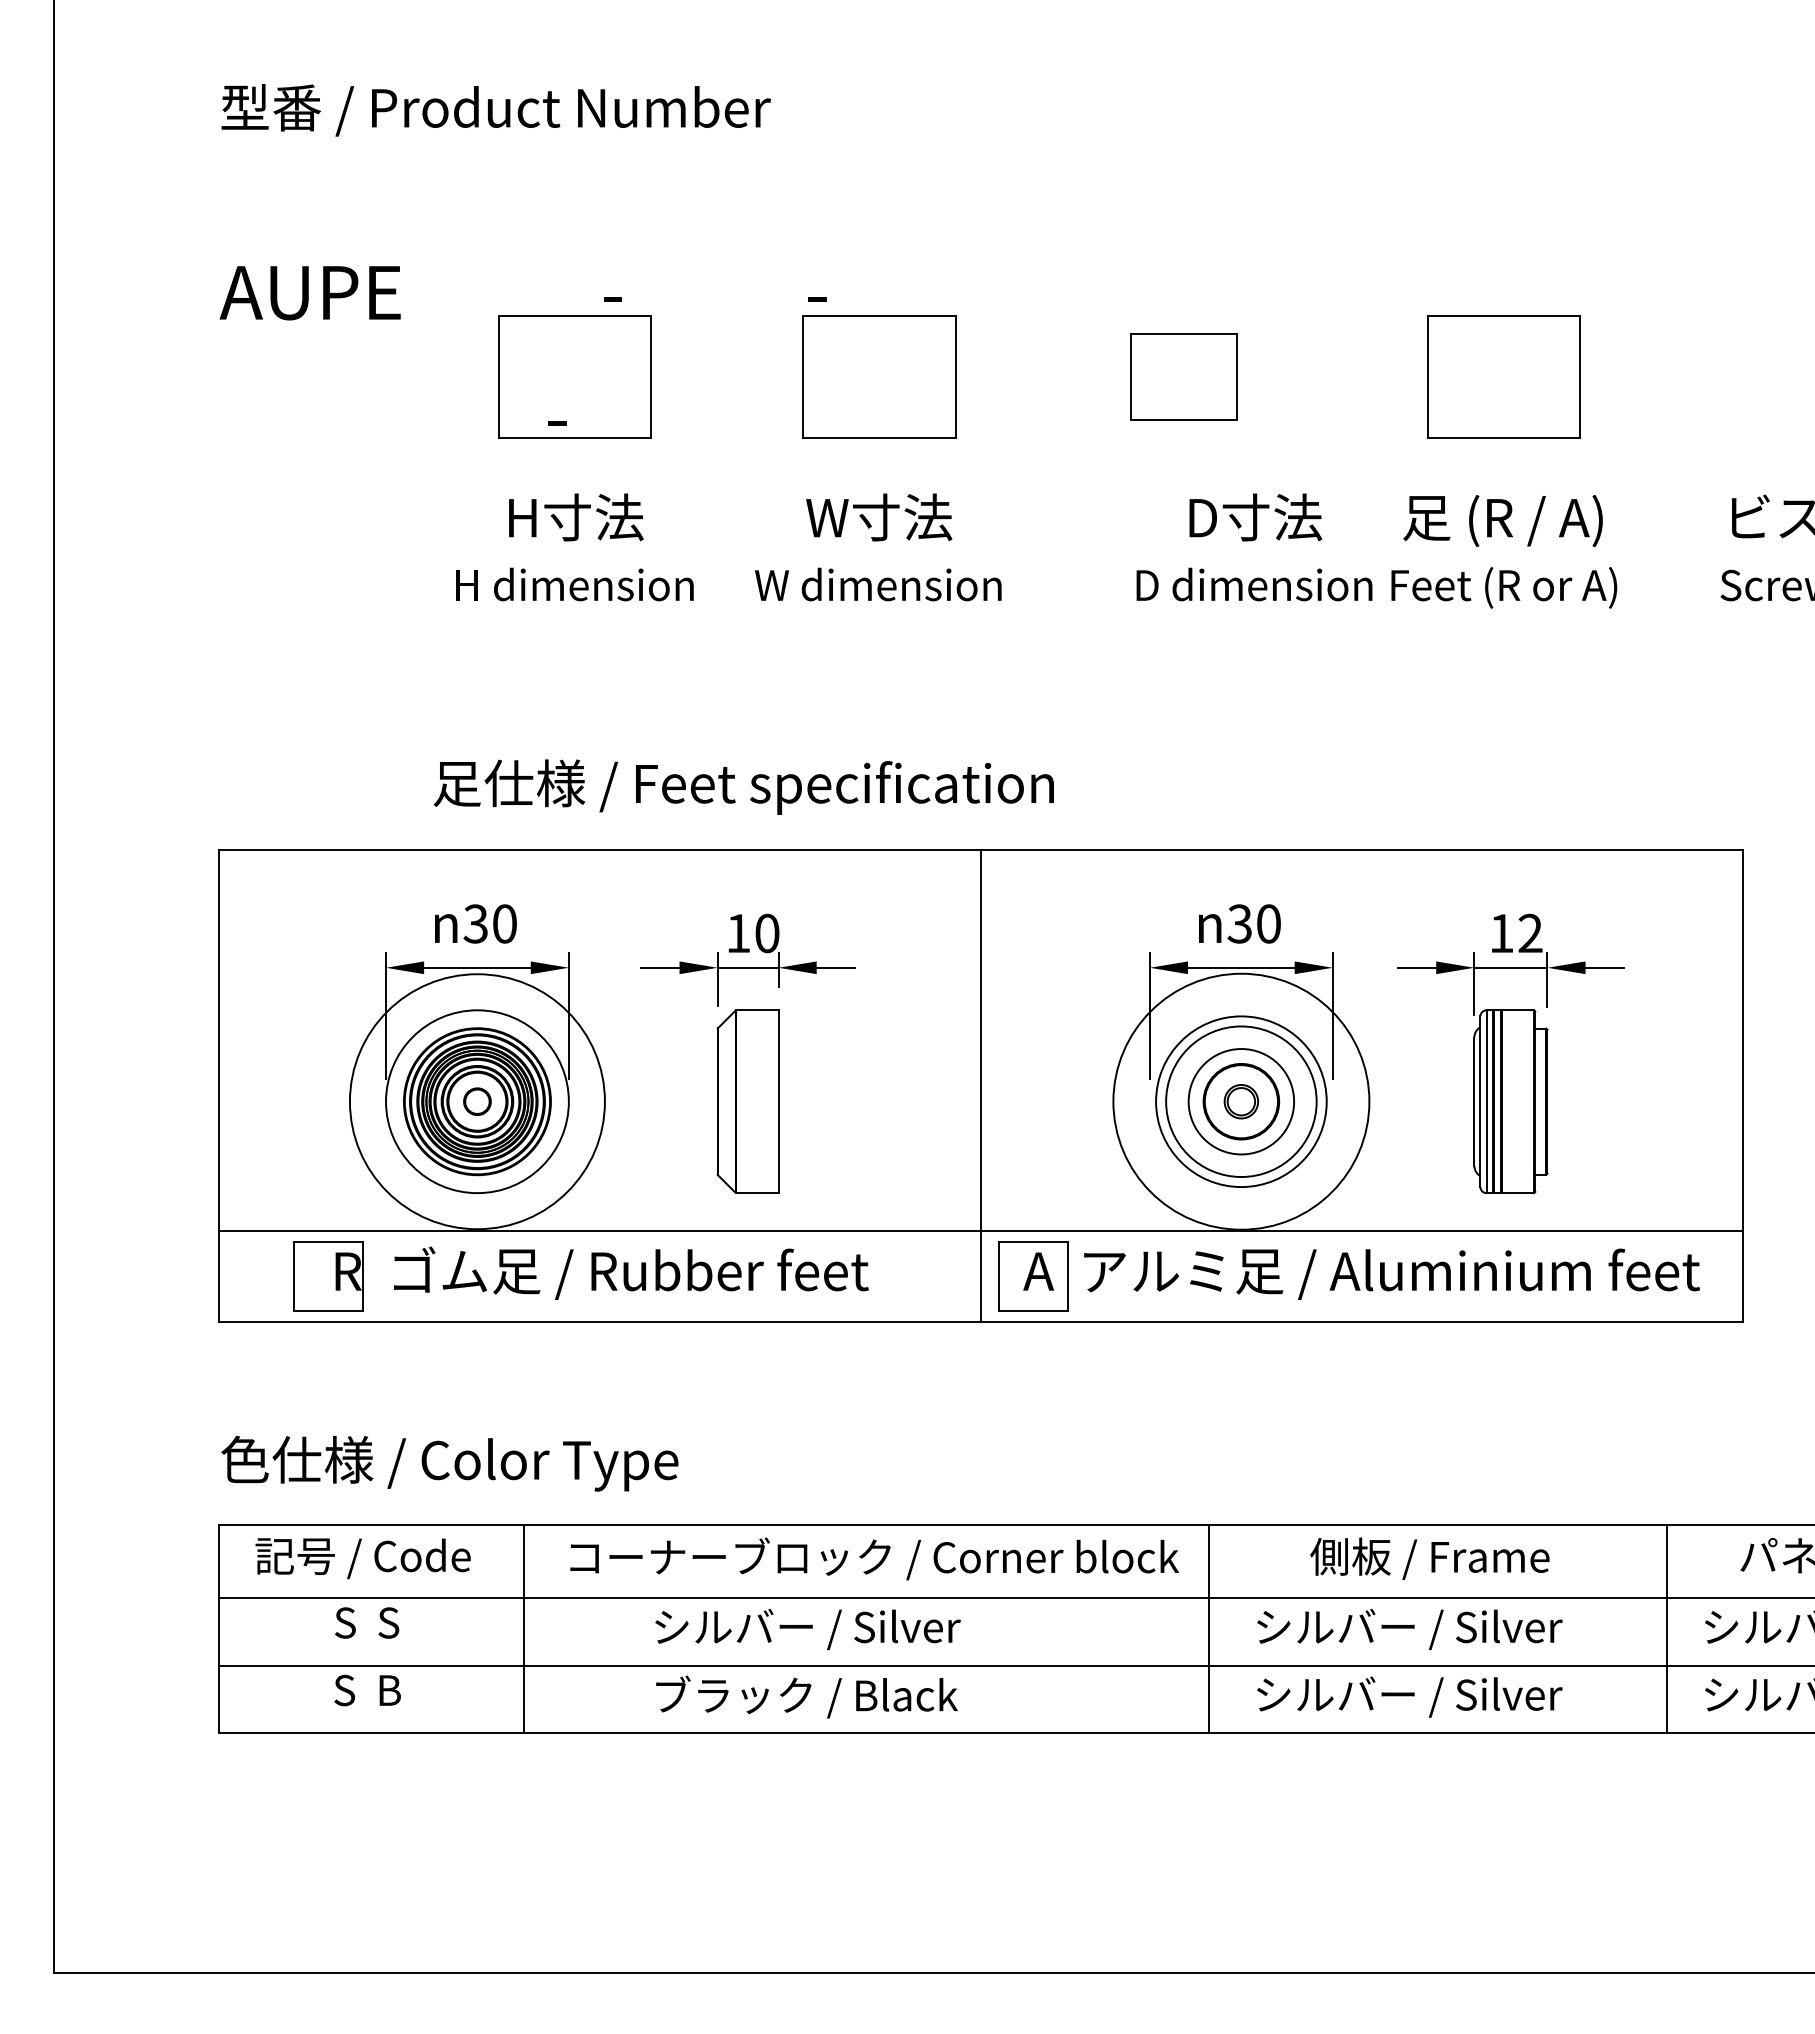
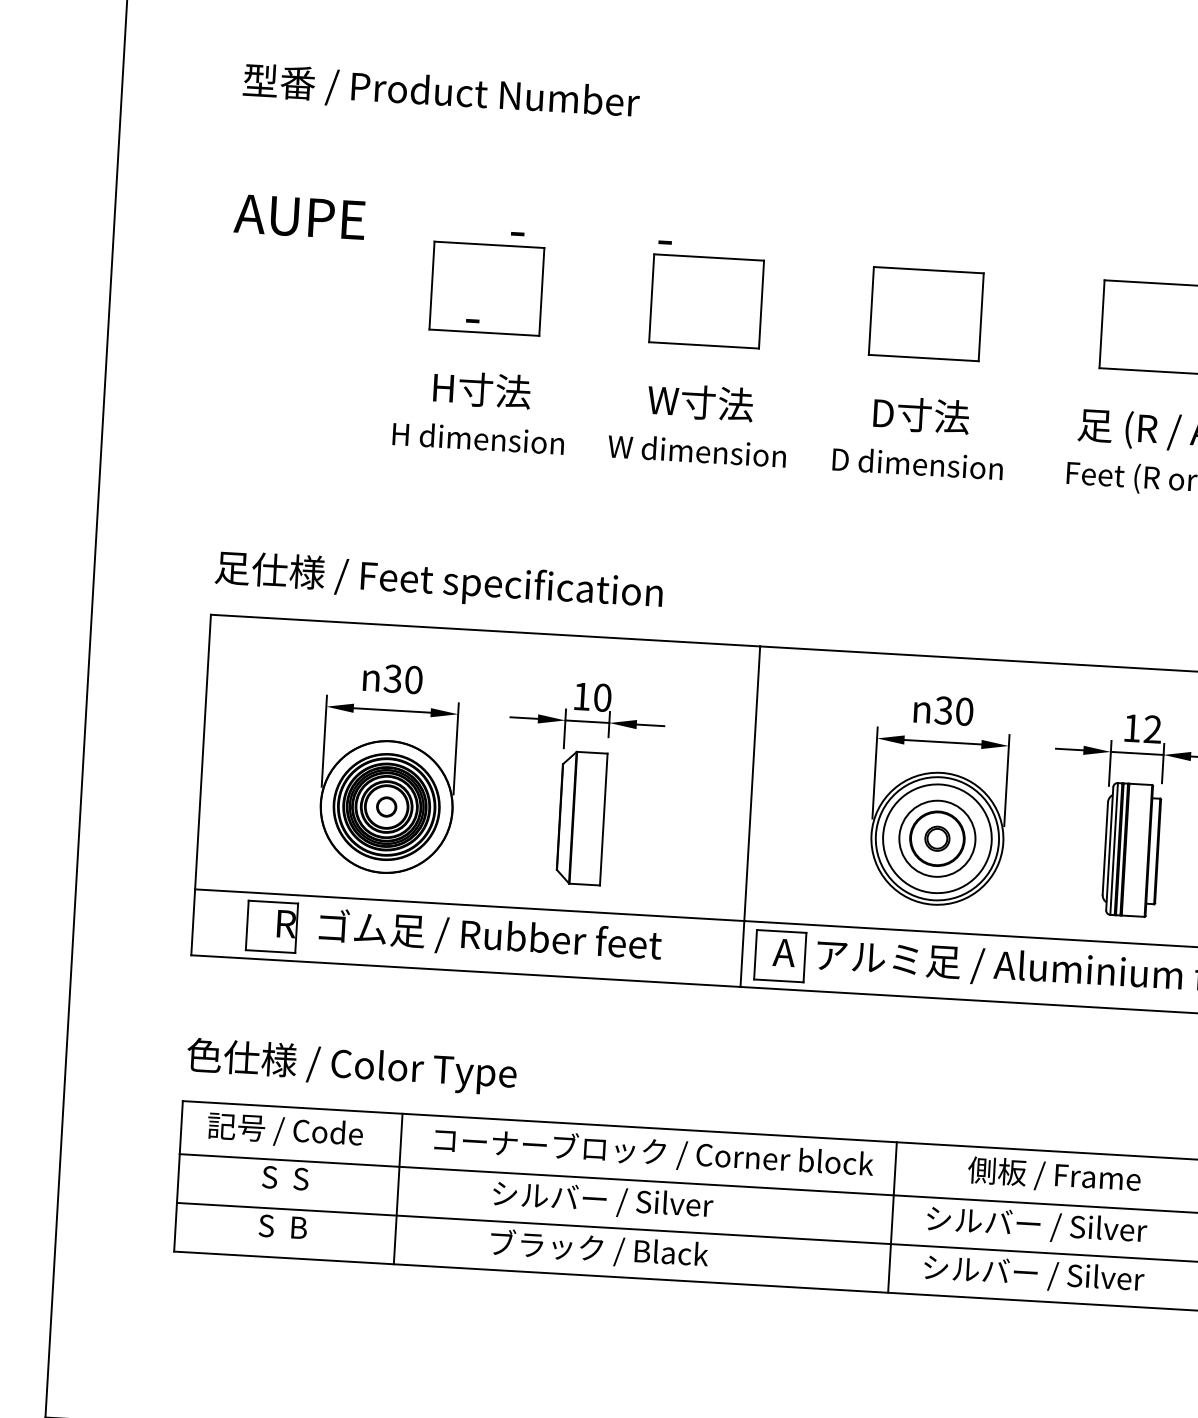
part: (1183, 376) -> (925, 313), size x1.43
text: (1254, 547) -> (919, 436), moved
text: (743, 786) -> (438, 582), moved
circle: (477, 1101) -> (386, 806), size x0.71
circle: (1240, 1101) -> (936, 838), size x0.71

